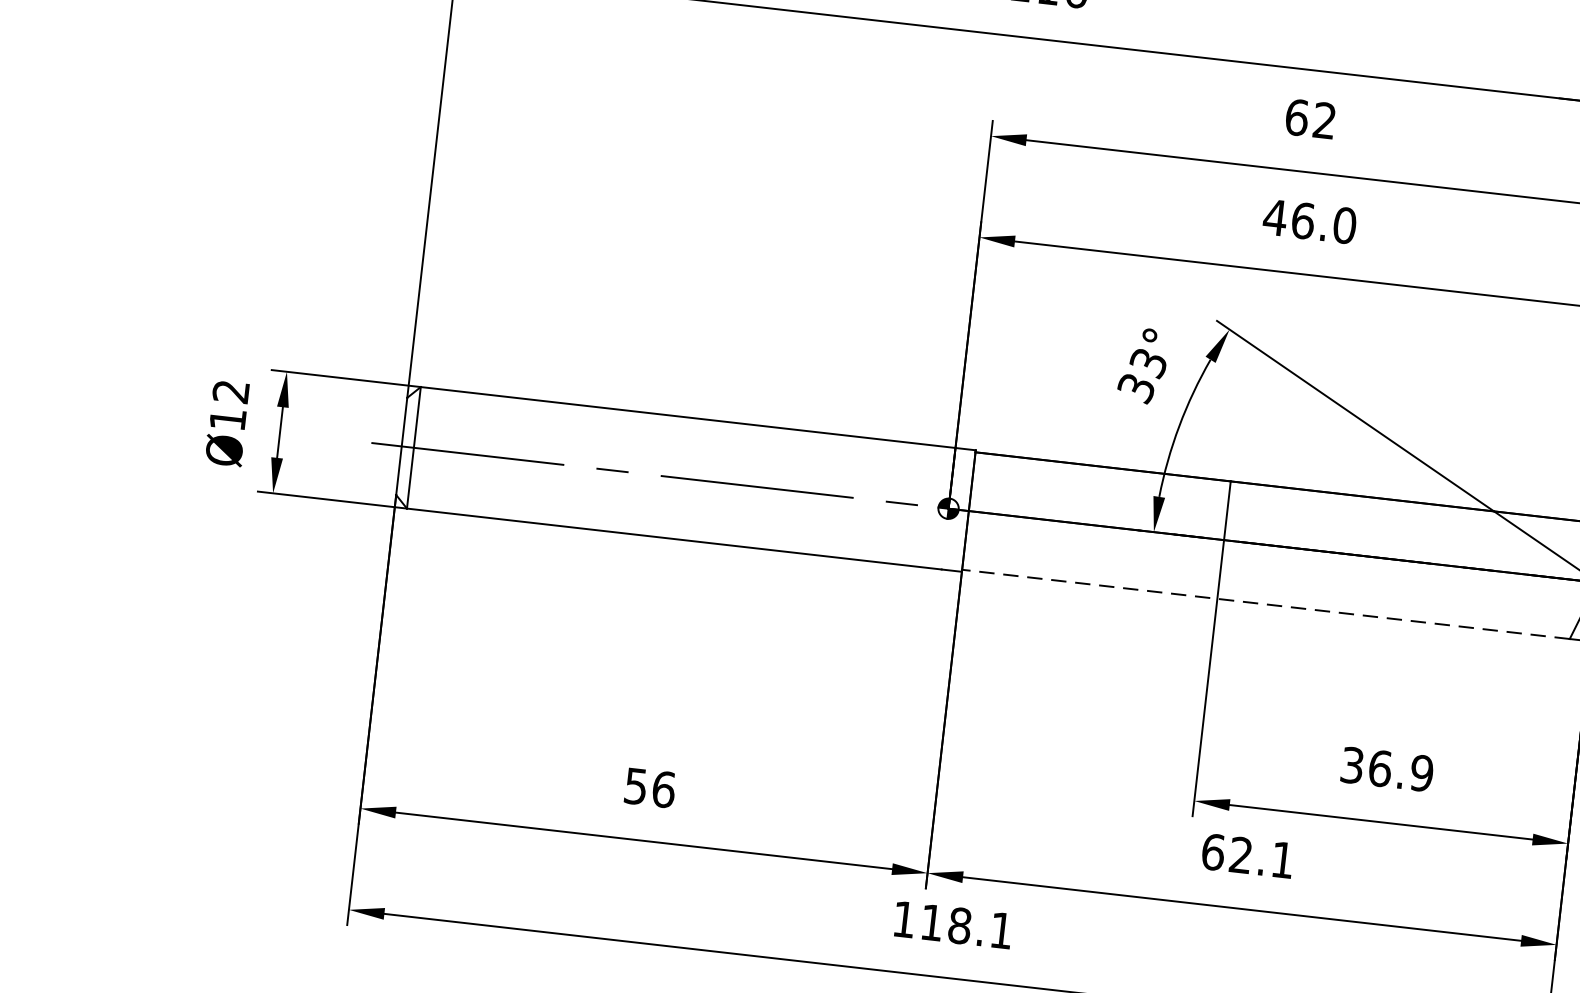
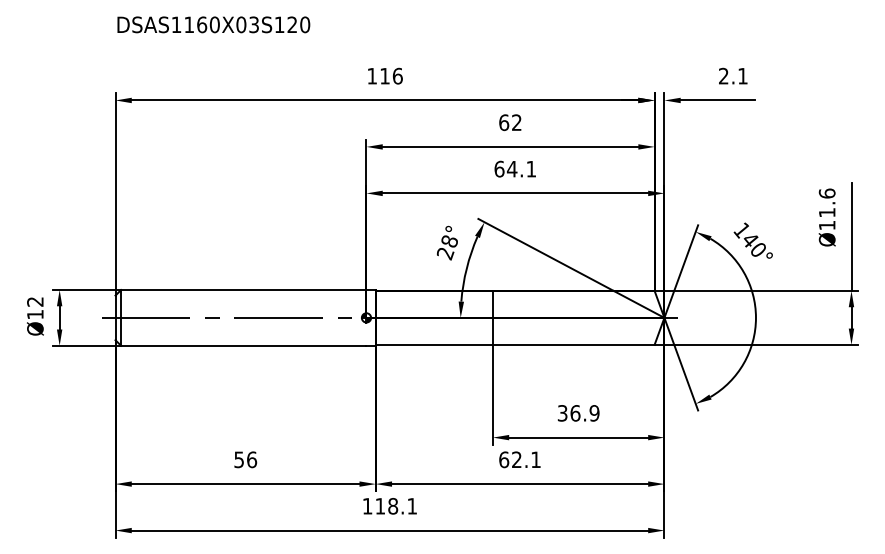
text: (1310, 220) -> (515, 168), 46.0 -> 64.1
text: (1140, 375) -> (446, 247), 33° -> 28°
line: (1264, 603) -> (514, 344), dashed -> solid

